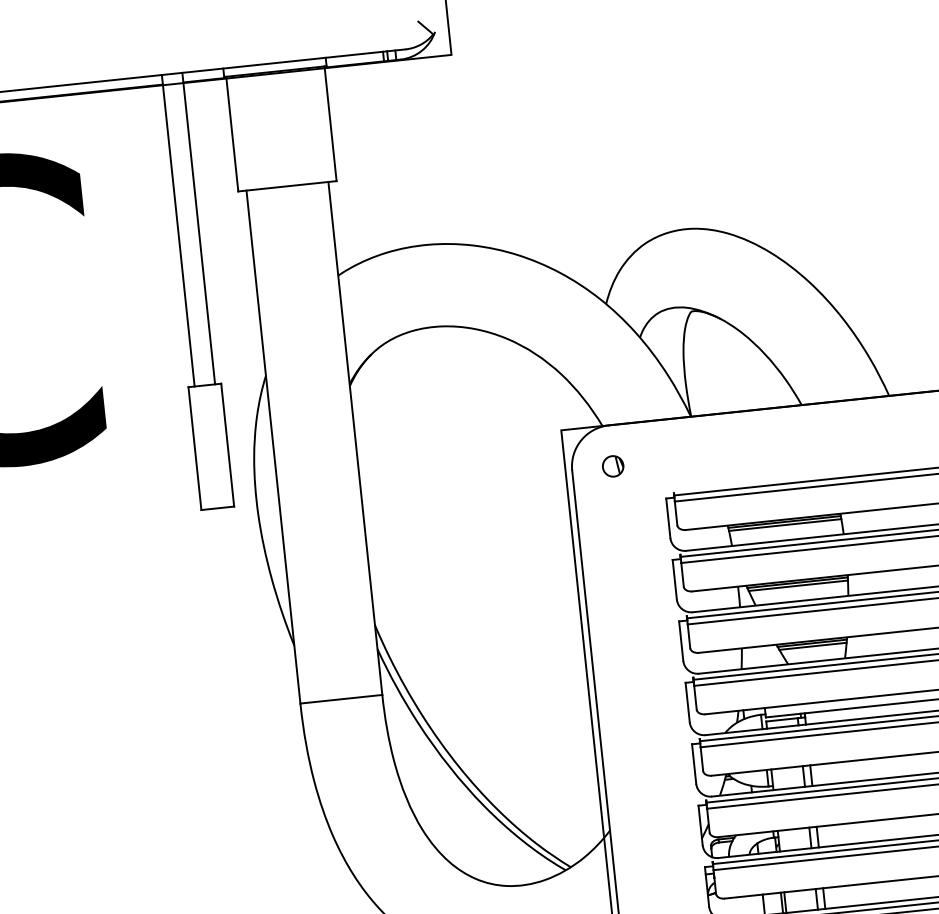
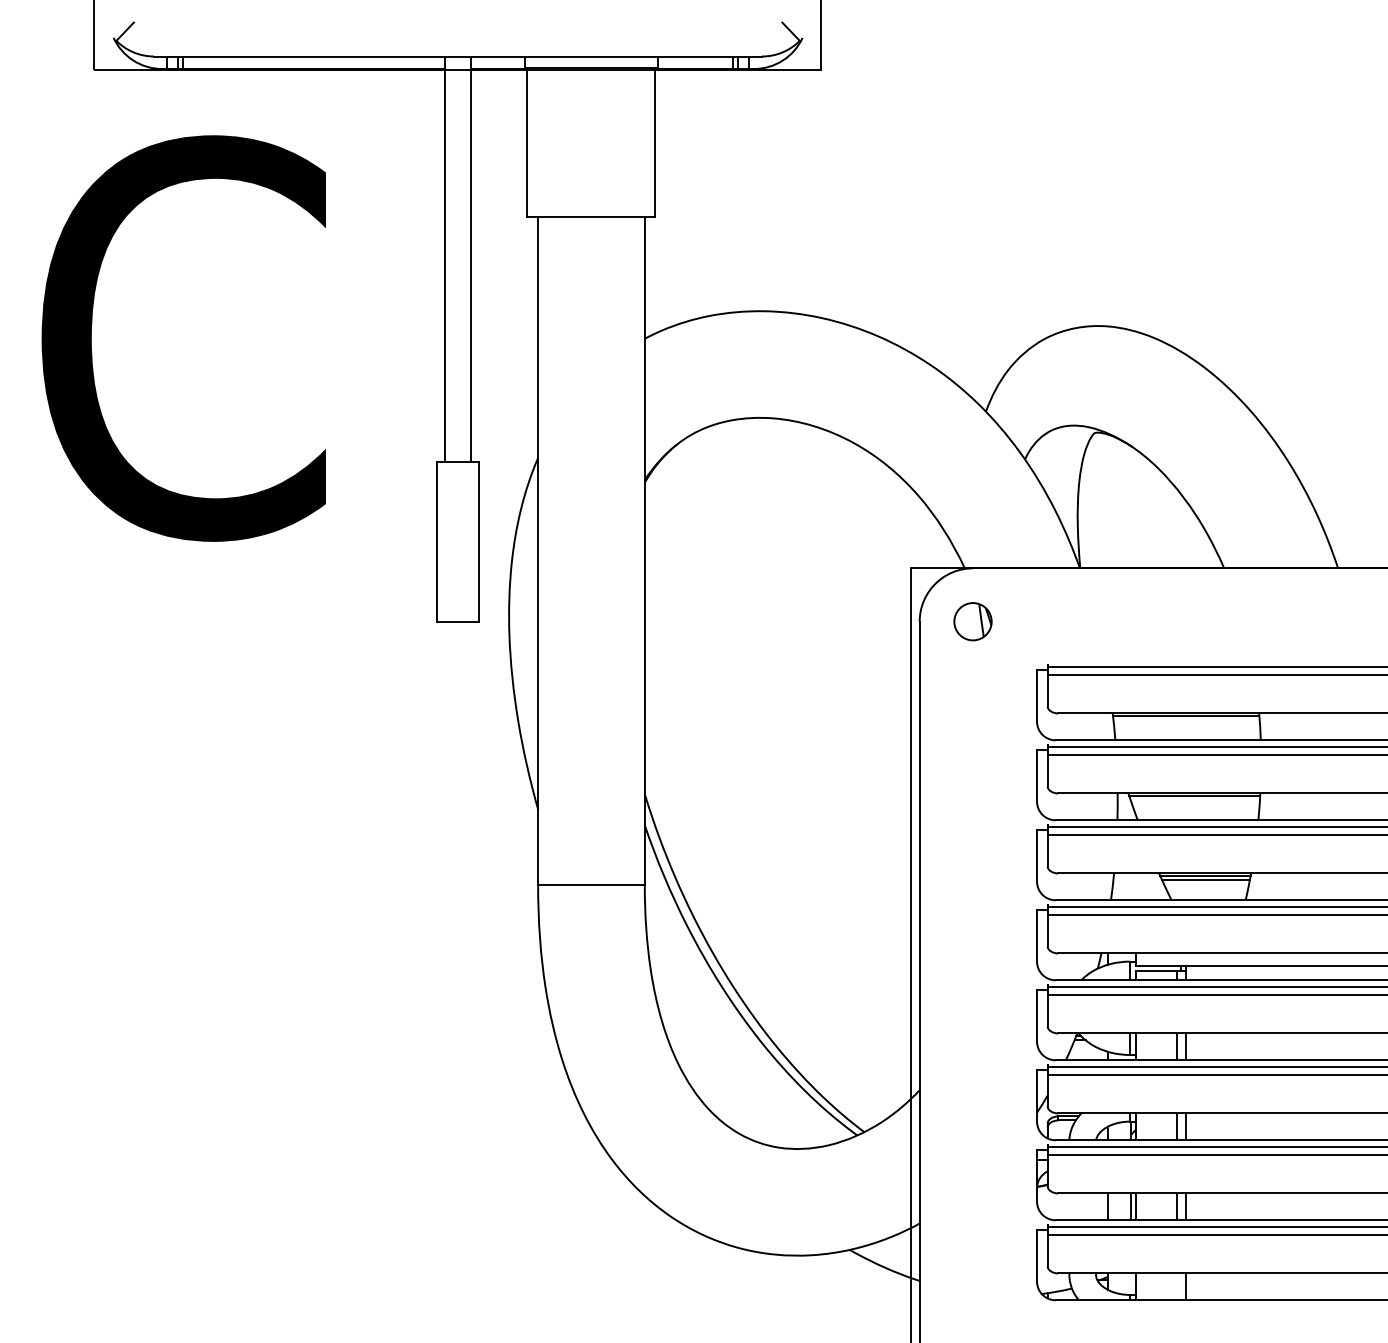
part: (612, 466) -> (972, 621), size x1.4
line: (785, 525) -> (1186, 720), removed
line: (797, 585) -> (1194, 800), removed

